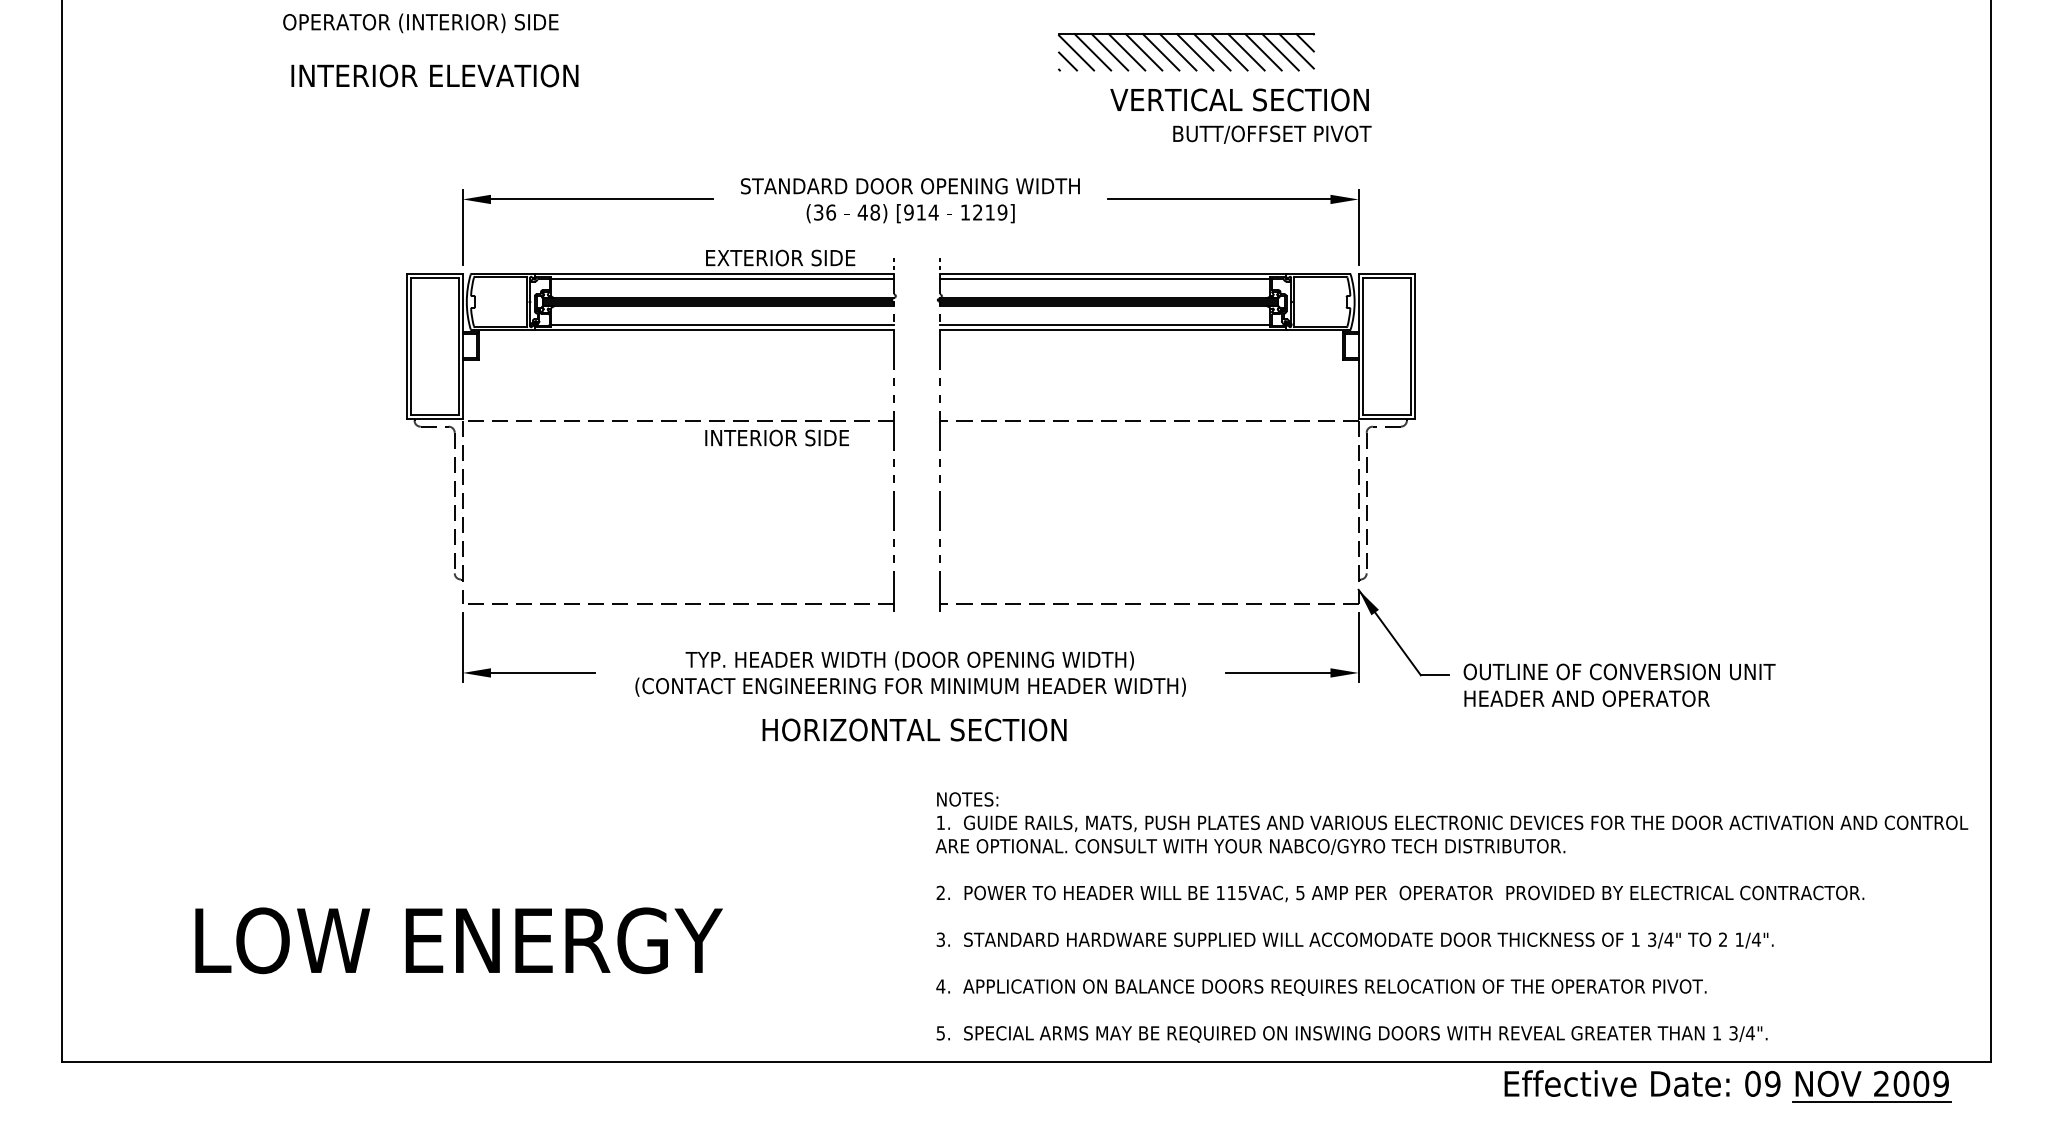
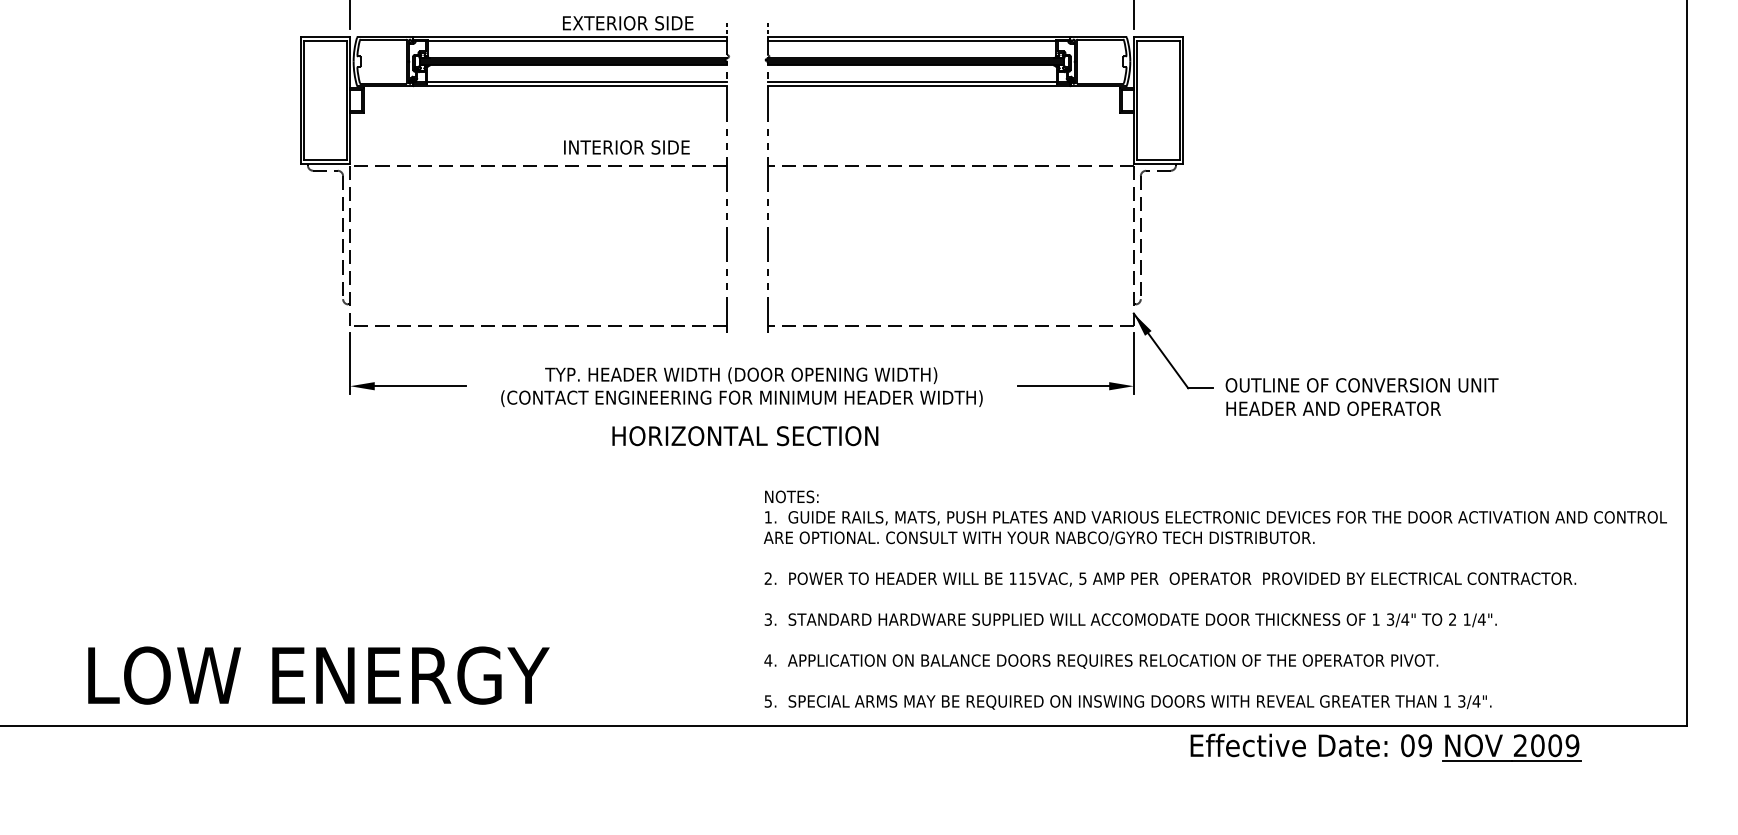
text: (776, 437) -> (626, 147), moved
text: (458, 940) -> (318, 675), moved
part: (1727, 1086) -> (1385, 747), moved

